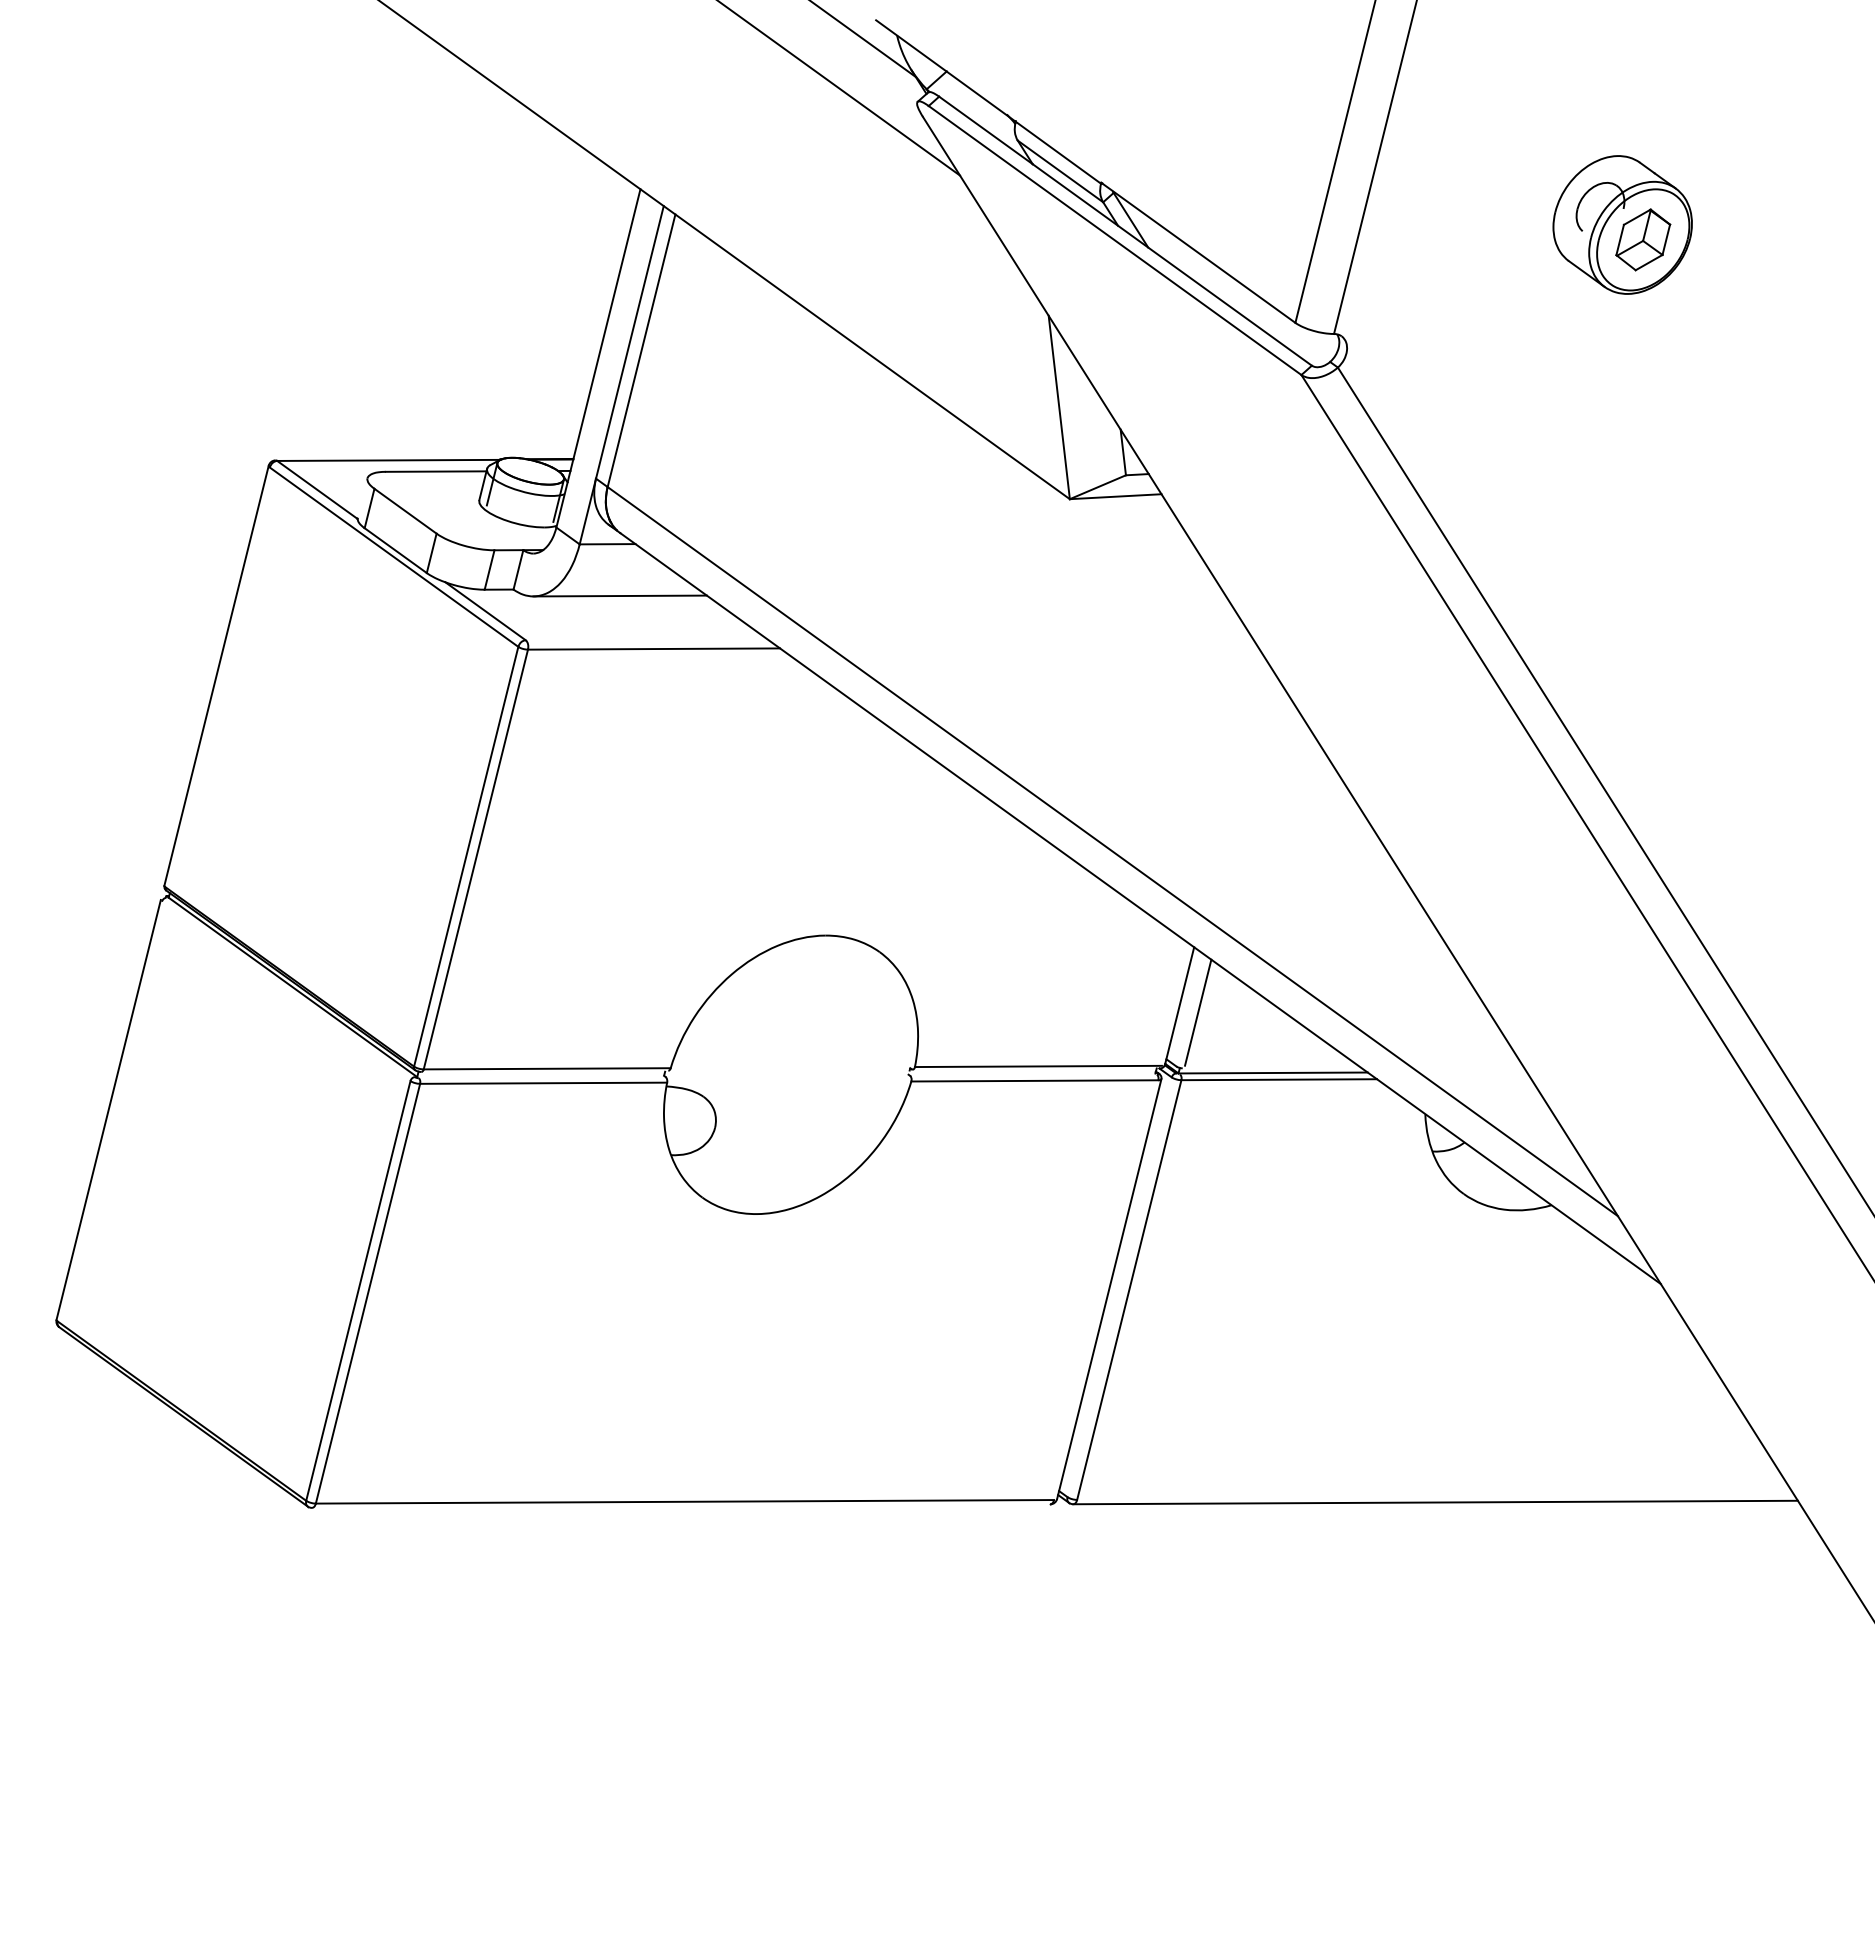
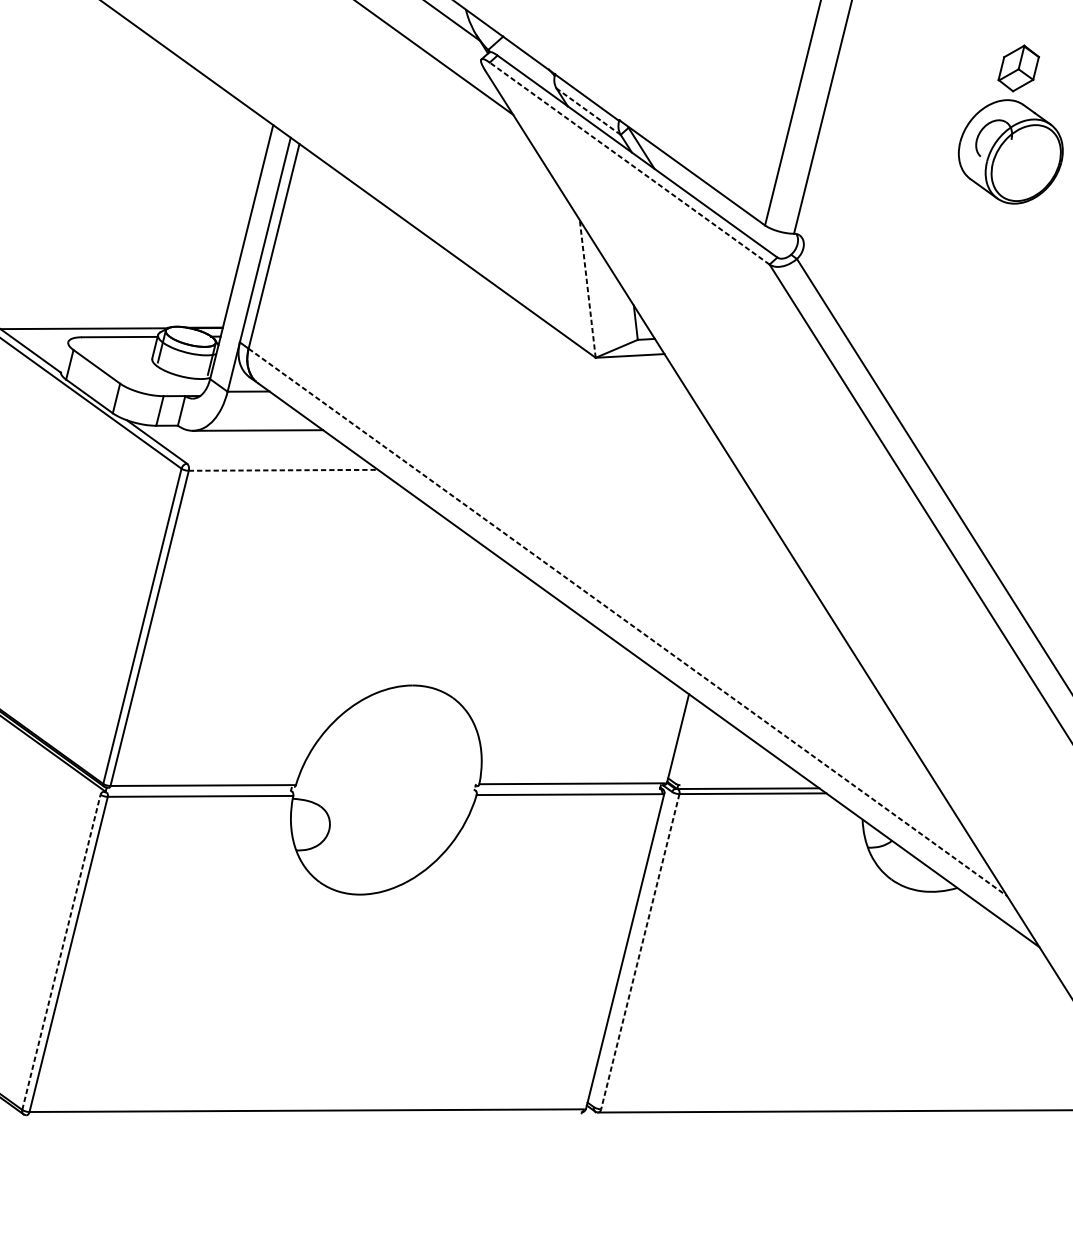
line: (1060, 171) -> (588, 111), solid -> dashed
part: (1643, 239) -> (1018, 68), moved
line: (1115, 240) -> (629, 163), solid -> dashed
line: (1059, 407) -> (587, 288), solid -> dashed
line: (654, 649) -> (283, 470), solid -> dashed
line: (1112, 851) -> (627, 622), solid -> dashed
line: (1198, 1012) -> (692, 743), removed
line: (358, 1290) -> (61, 952), solid -> dashed
line: (1129, 1290) -> (640, 952), solid -> dashed

